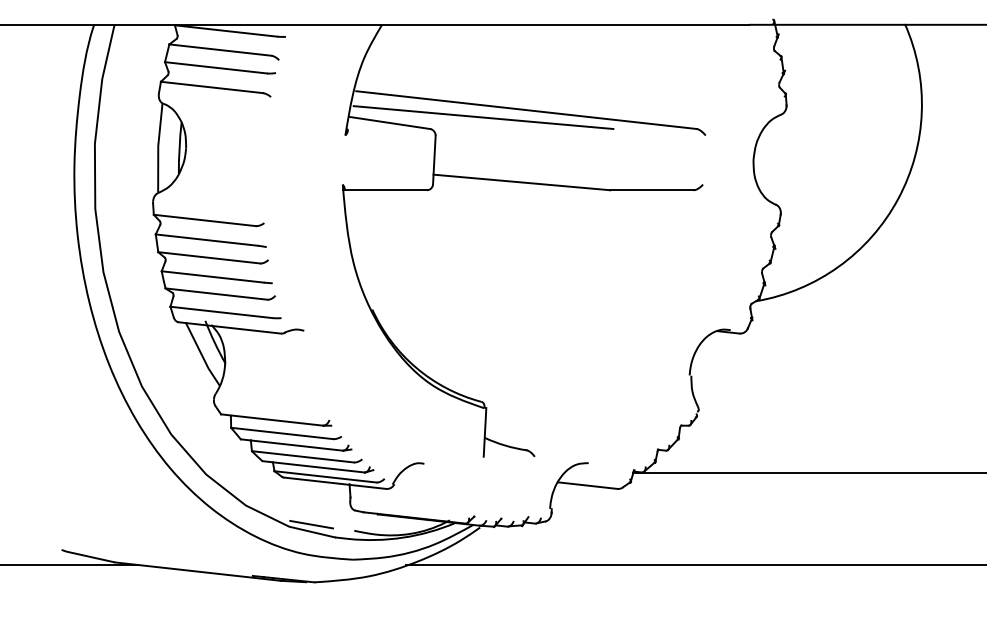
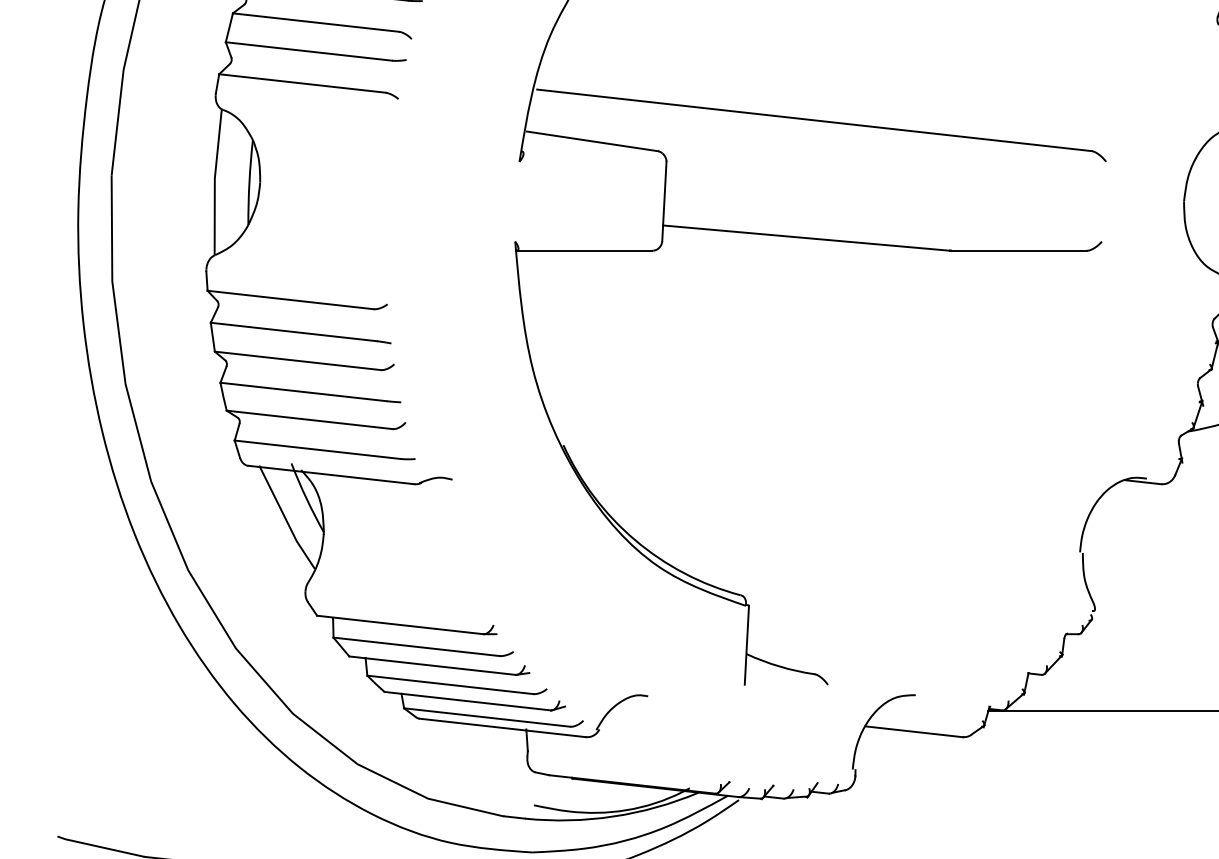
line: (483, 117) -> (744, 132), removed
line: (311, 524) -> (464, 795), removed

